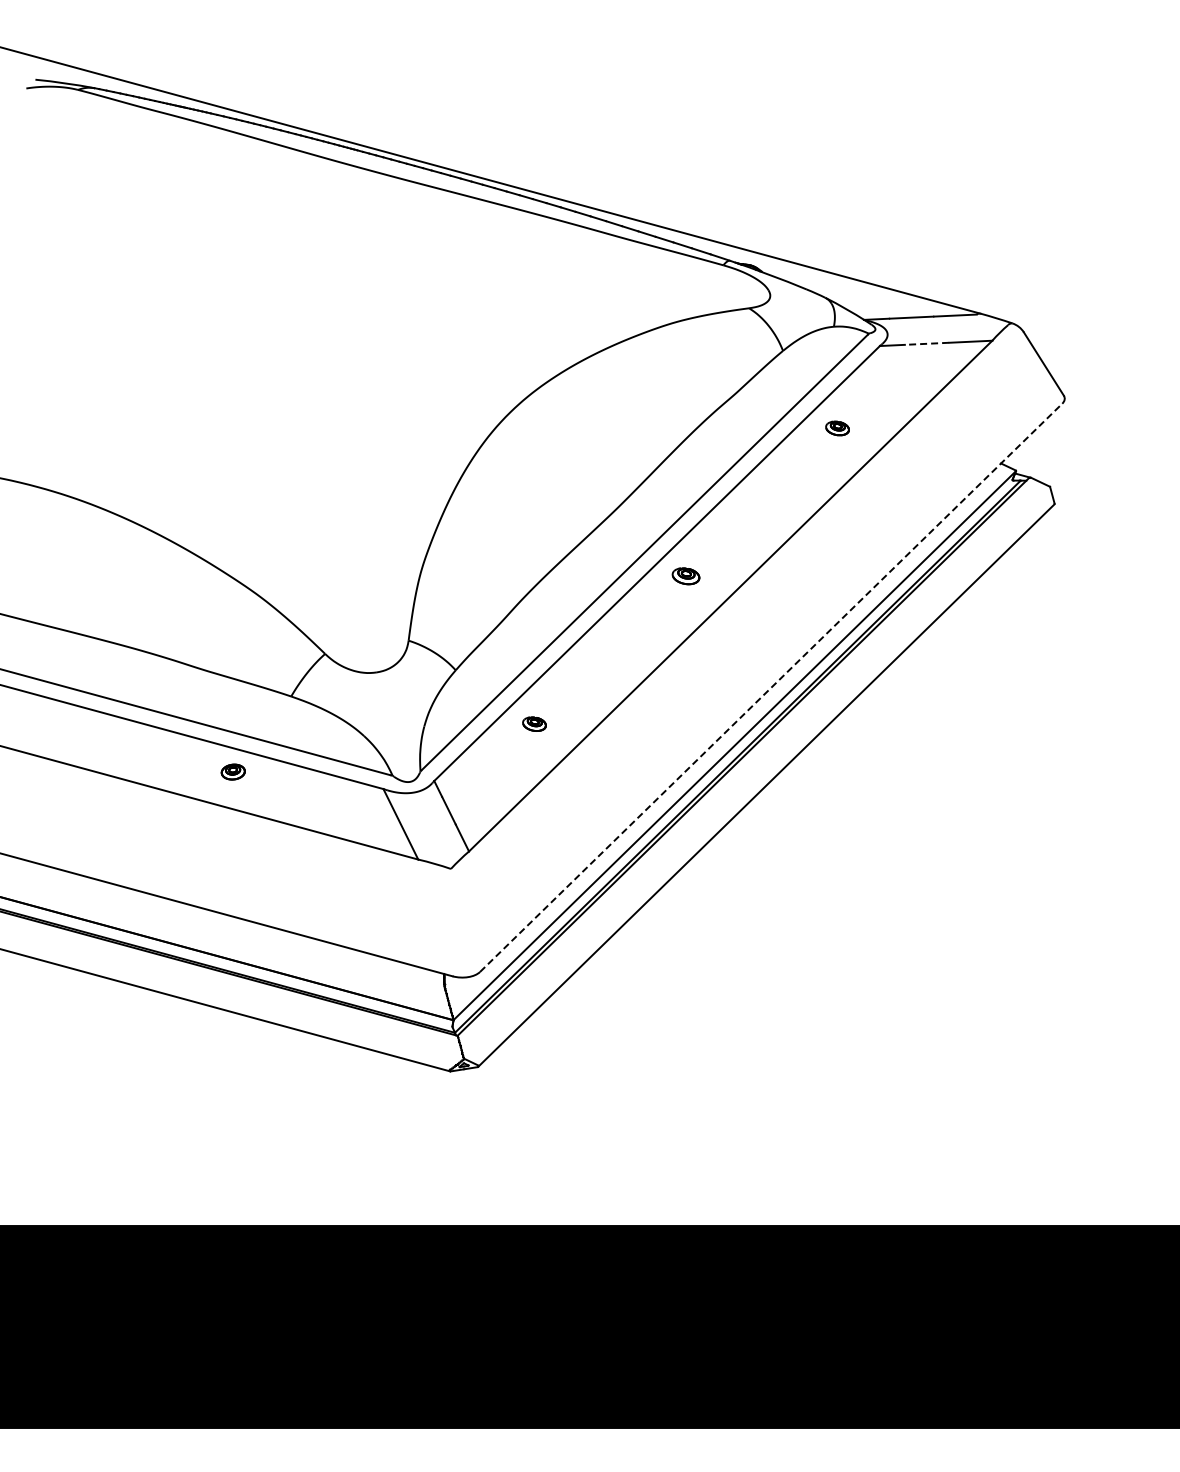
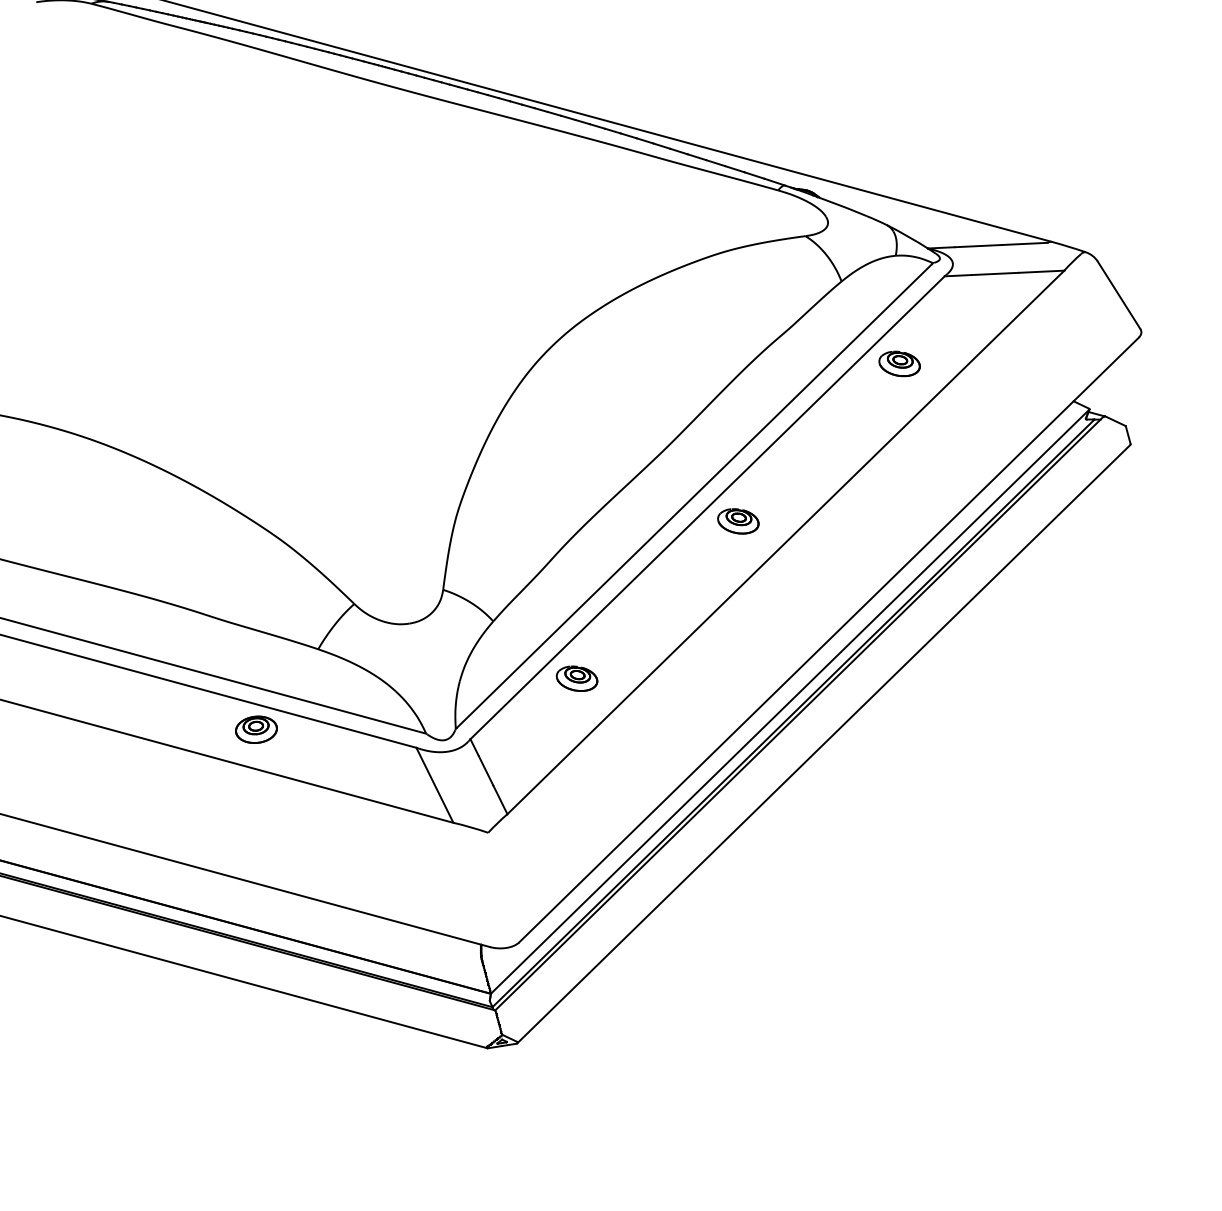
line: (927, 343) -> (995, 273), dashed -> solid
part: (837, 428) -> (899, 364), size x1.67
part: (685, 575) -> (737, 520), size x1.43
line: (771, 687) -> (829, 639), dashed -> solid
part: (534, 723) -> (577, 678), size x1.67
part: (233, 771) -> (256, 729), size x1.67

